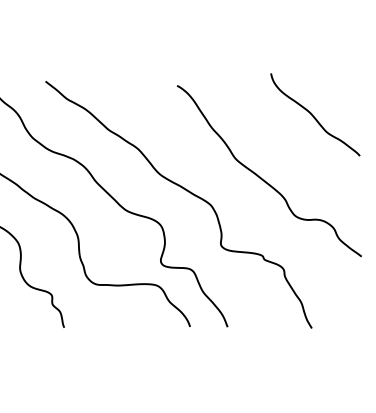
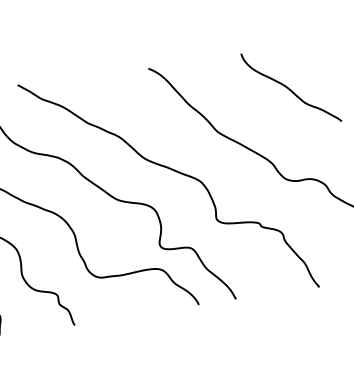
curve: (313, 115) -> (289, 88), moved

